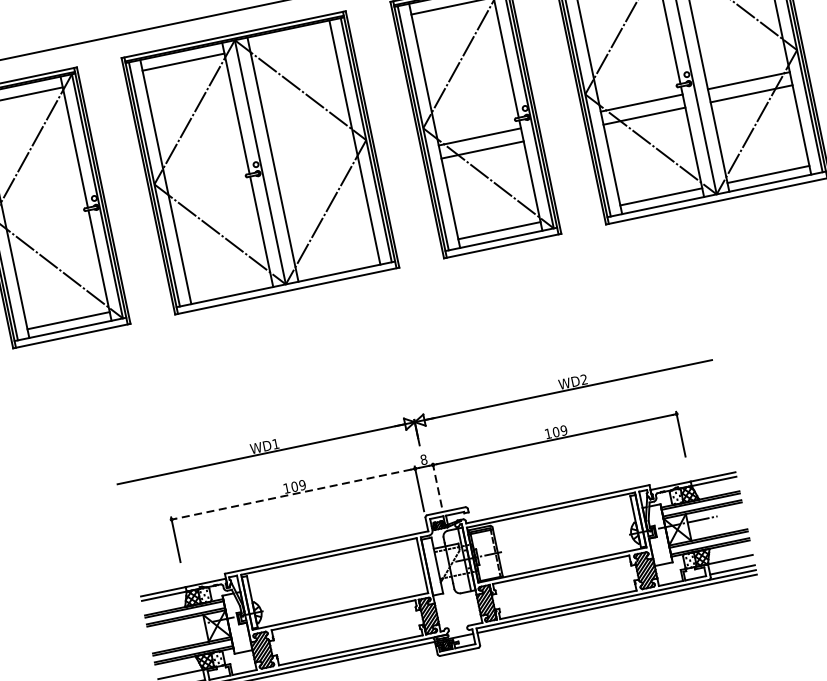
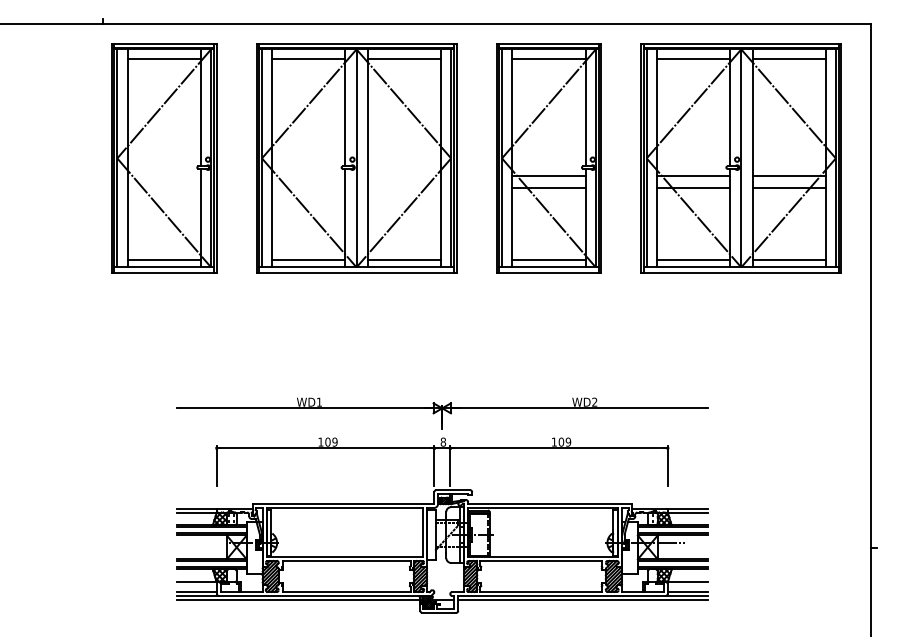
line: (289, 40) -> (403, 59), added
line: (336, 264) -> (403, 259), added
line: (230, 286) -> (308, 259), added
line: (437, 485) -> (450, 466), dashed -> solid
line: (293, 494) -> (325, 448), dashed -> solid

